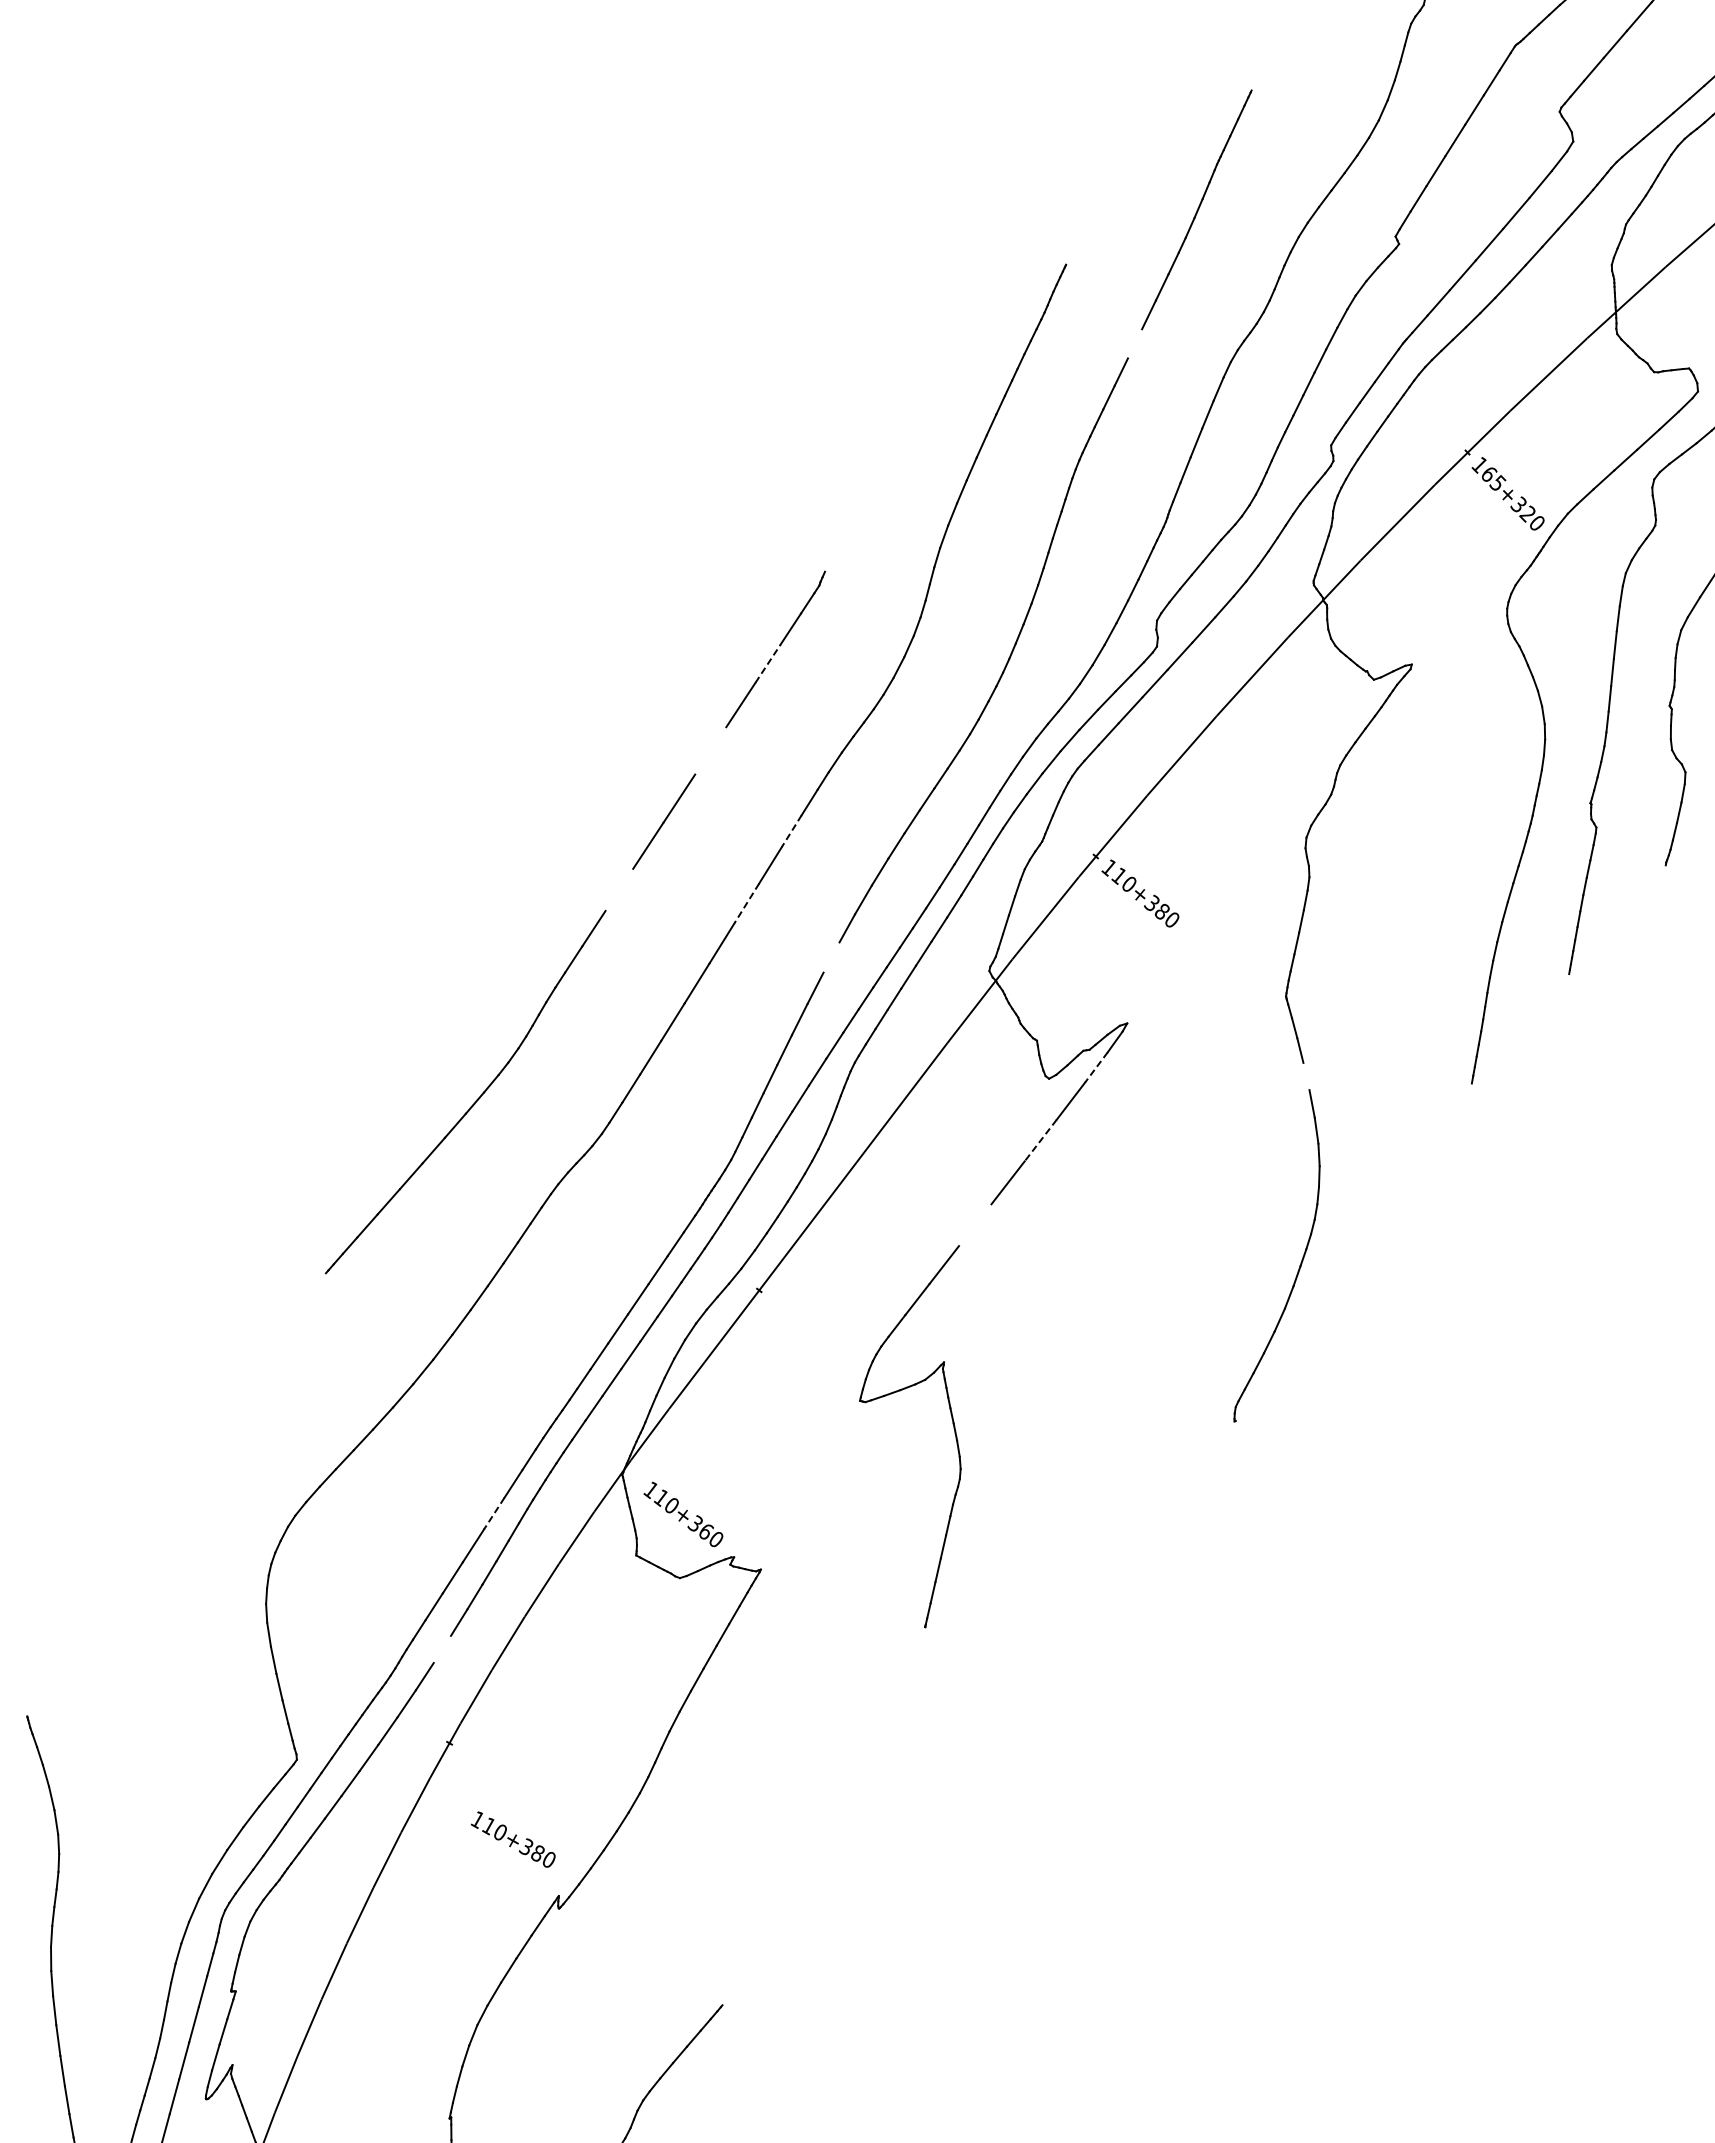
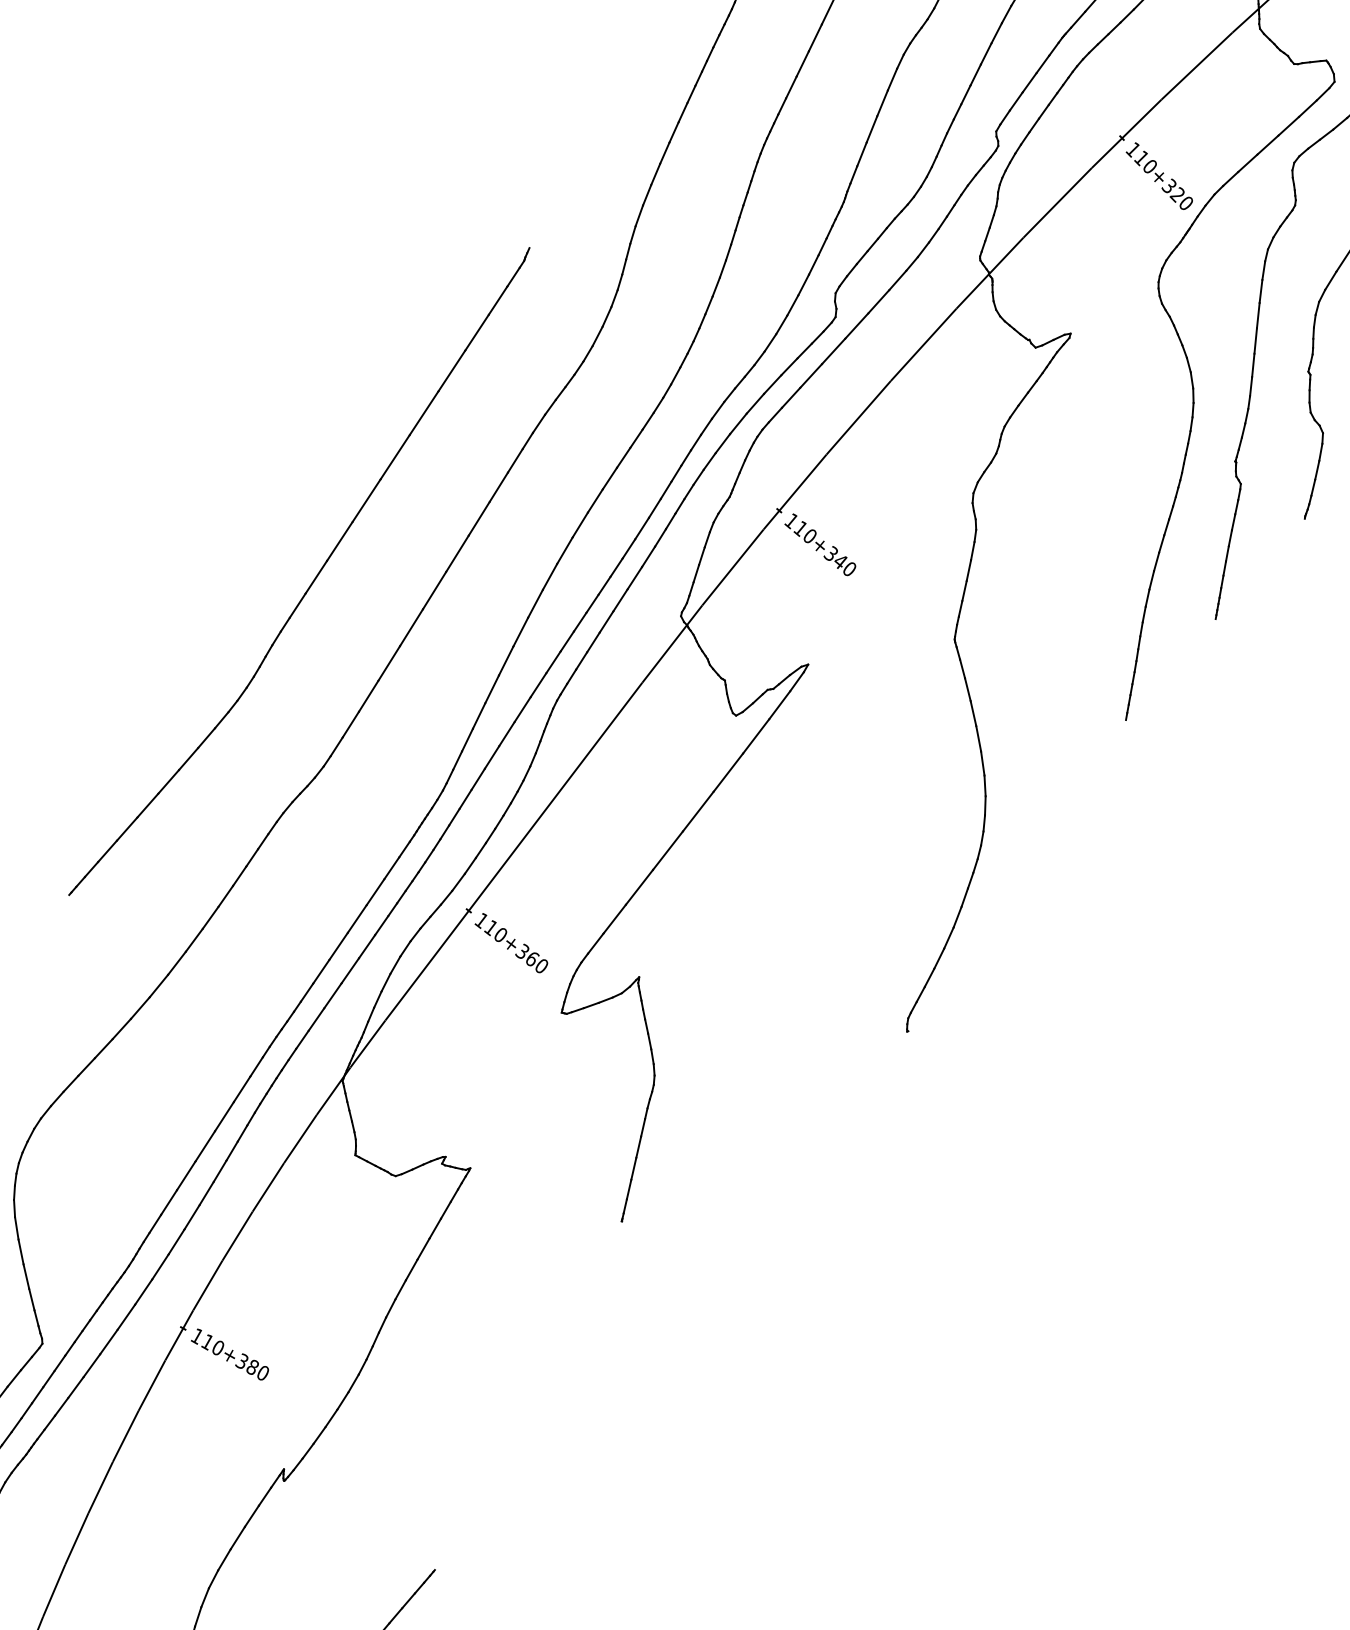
line: (1134, 343) -> (814, 37), added
text: (1493, 478) -> (1145, 162), 165+320 -> 110+320
line: (768, 663) -> (477, 332), dashed -> solid
line: (710, 750) -> (423, 412), added
line: (791, 831) -> (498, 487), dashed -> solid
line: (619, 889) -> (339, 541), added
line: (746, 903) -> (457, 553), dashed -> solid
text: (1161, 911) -> (839, 561), 110+380 -> 110+340
line: (831, 957) -> (535, 603), added
line: (1096, 1067) -> (779, 705), dashed -> solid
line: (1306, 1076) -> (973, 713), added
line: (1040, 1140) -> (728, 772), dashed -> solid
line: (975, 1225) -> (668, 850), added
line: (494, 1513) -> (224, 1116), dashed -> solid
text: (683, 1514) -> (511, 943), moved
line: (441, 1648) -> (175, 1241), added
text: (513, 1839) -> (230, 1354), moved

